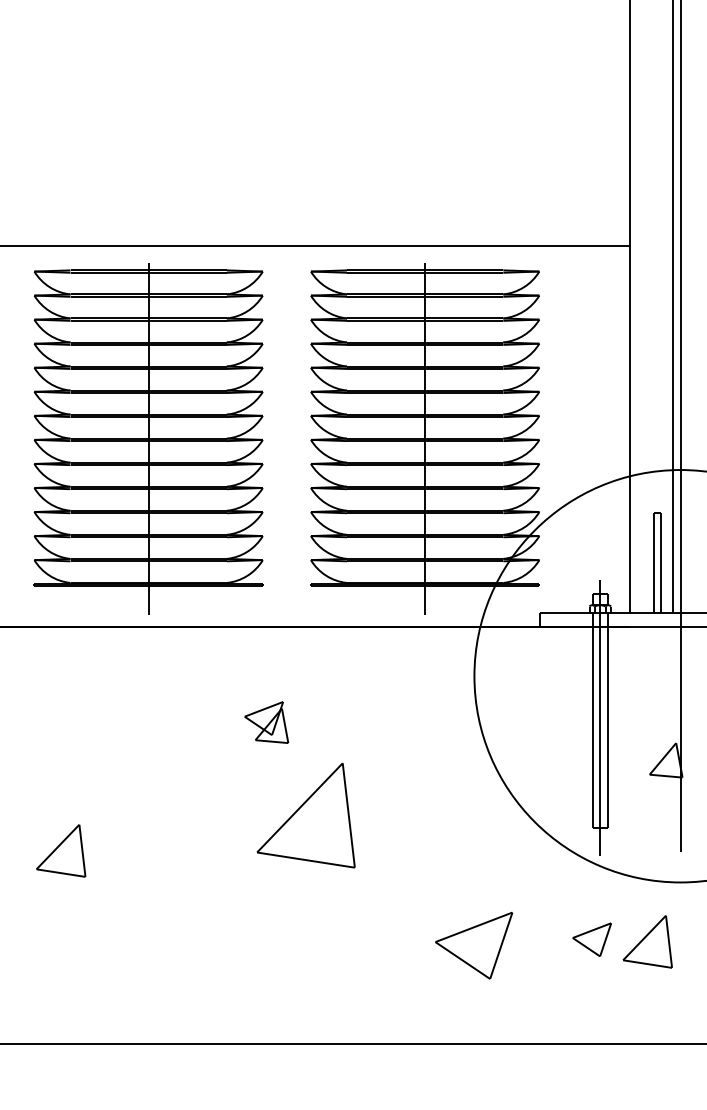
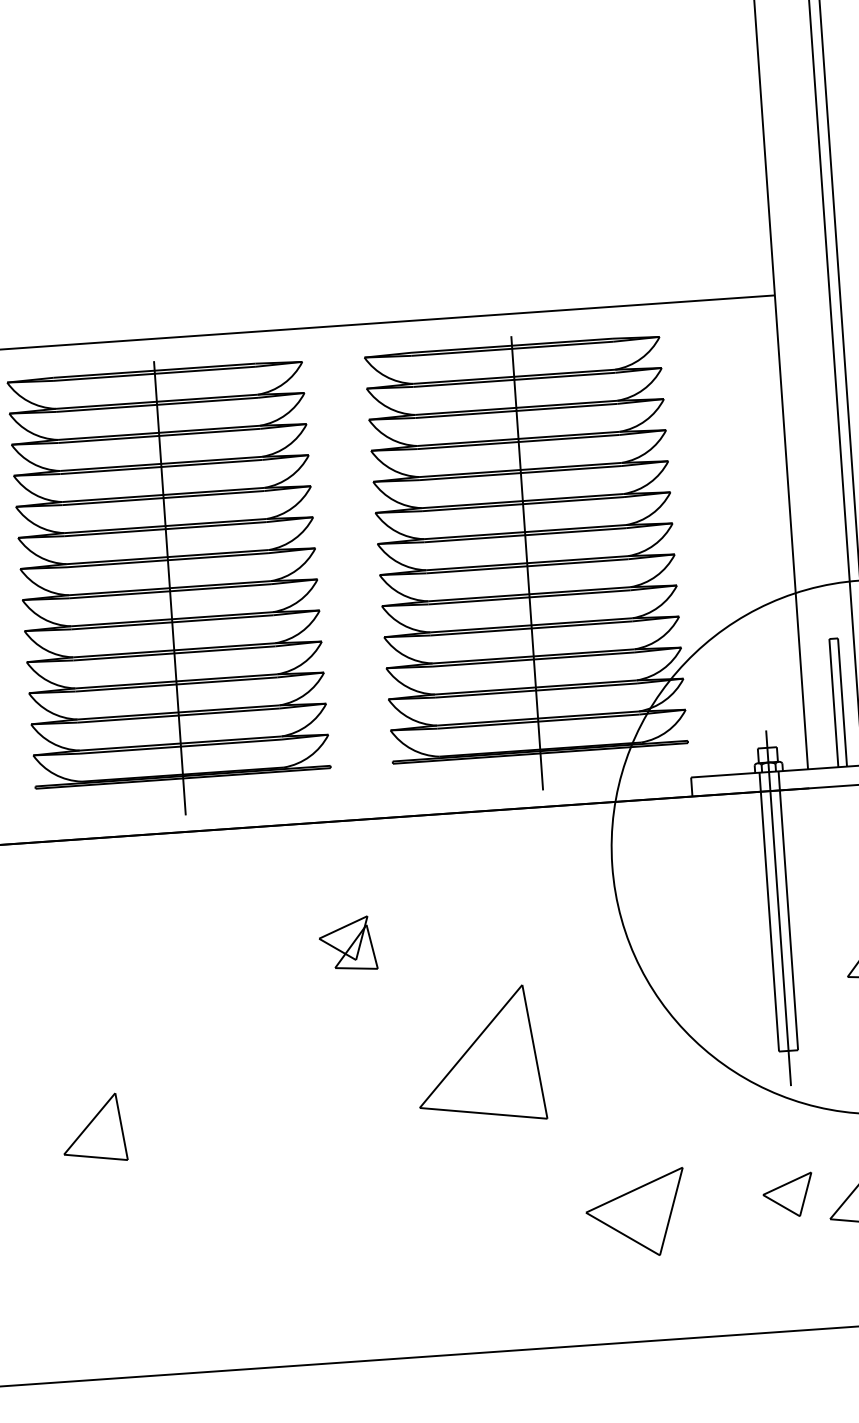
part: (305, 815) -> (478, 1055), moved

